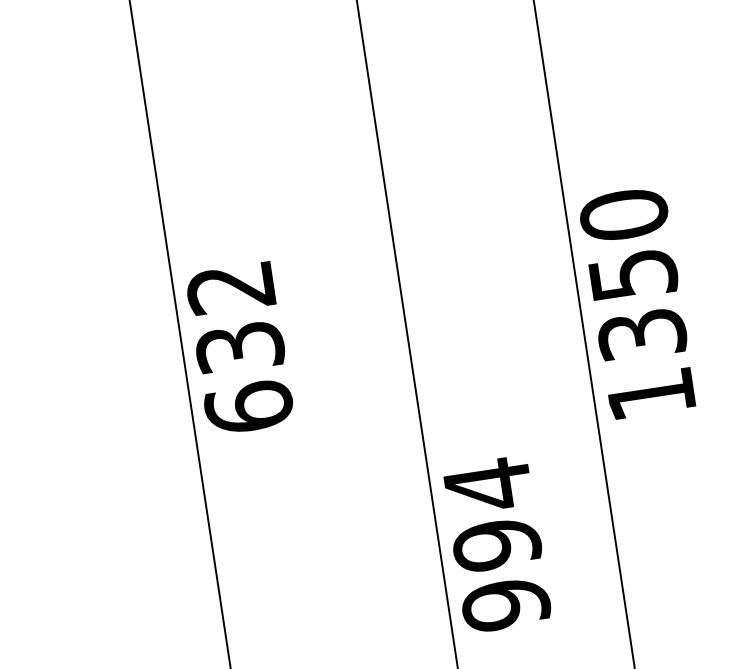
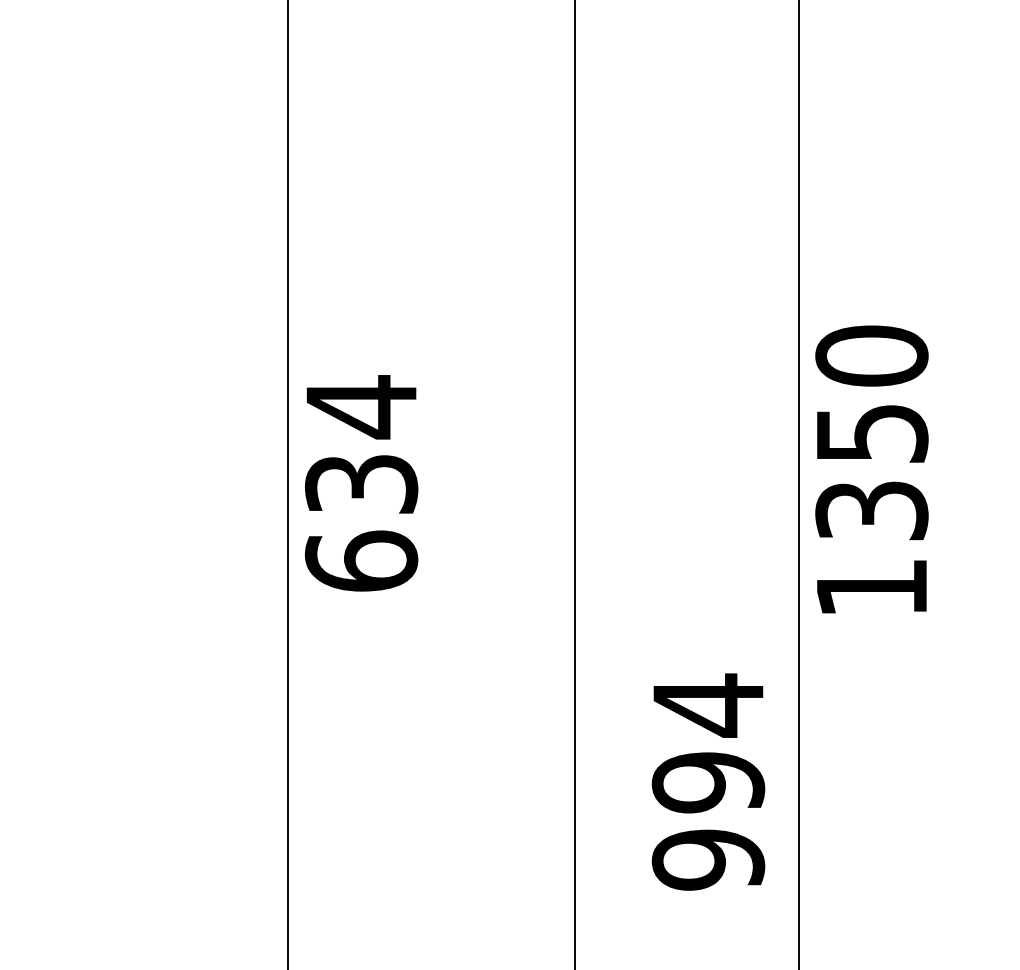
text: (230, 288) -> (360, 407), 632 -> 634
text: (637, 302) -> (871, 469), moved
text: (496, 544) -> (708, 781), moved

